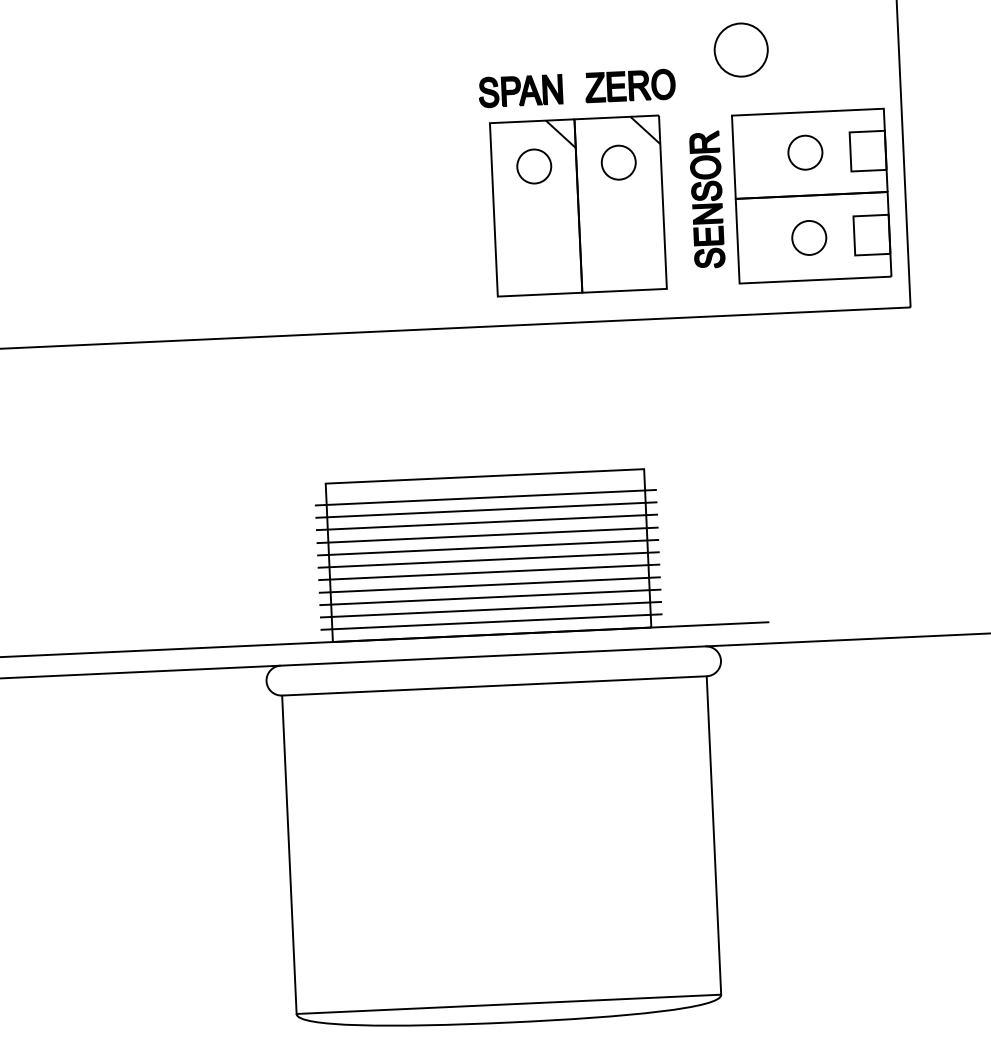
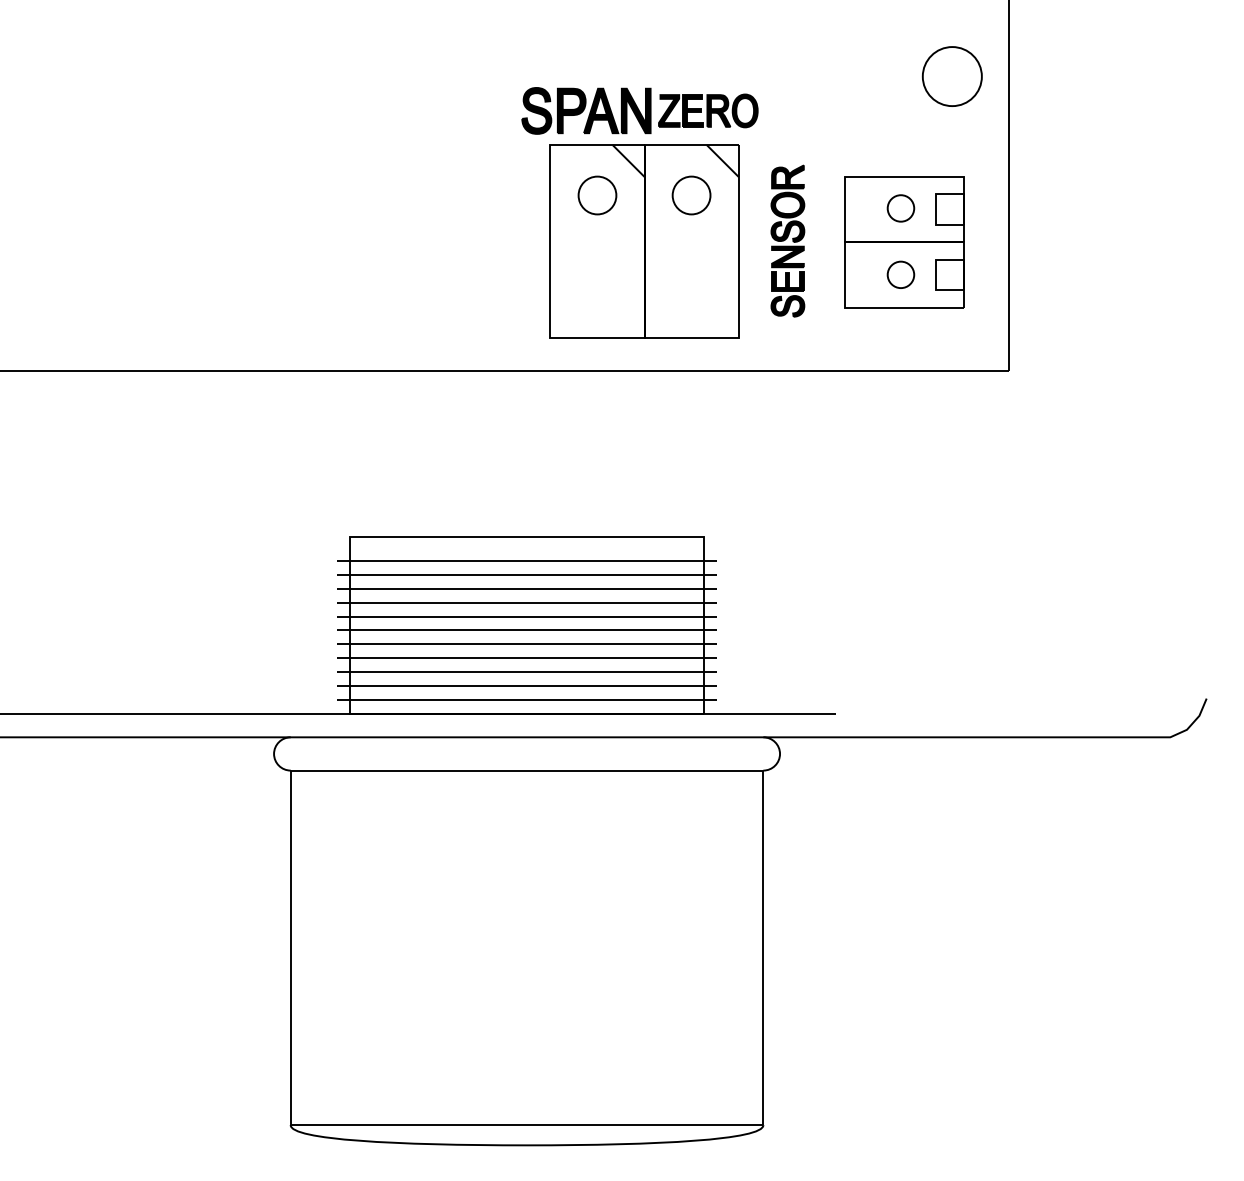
part: (740, 50) -> (951, 76), moved
part: (520, 90) -> (585, 110), size x1.4
part: (811, 196) -> (904, 242), size x0.7

